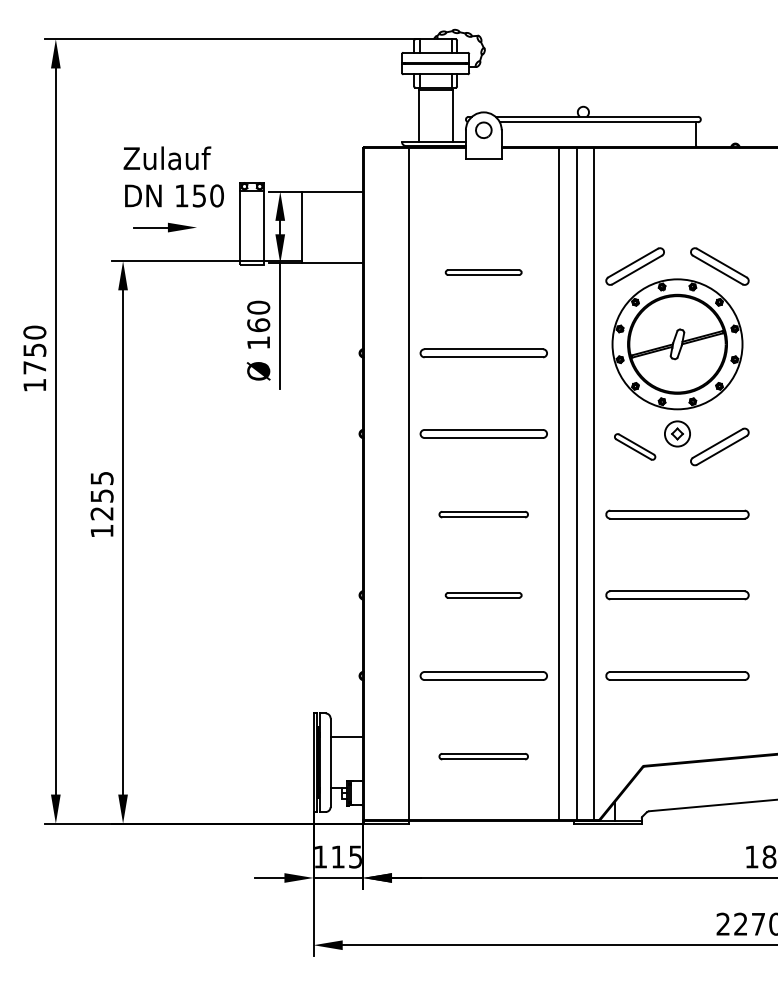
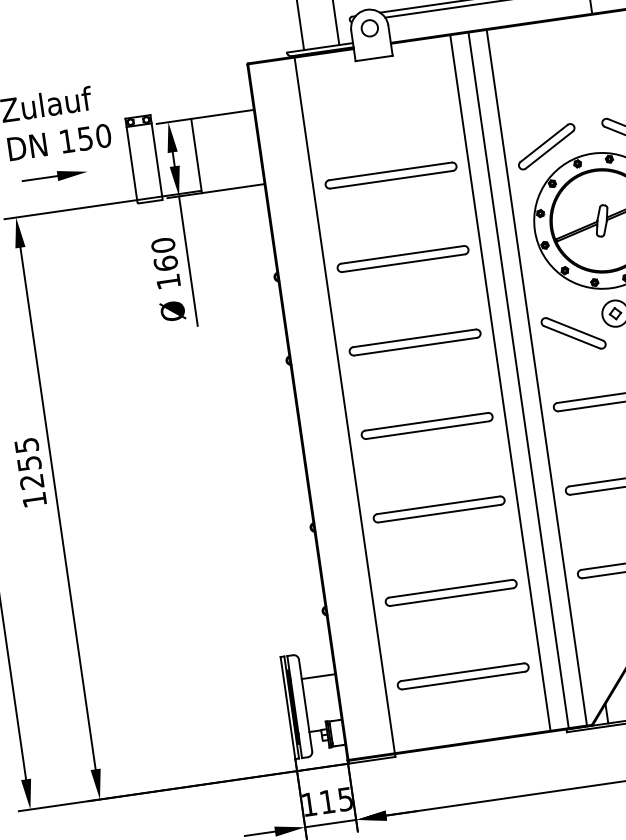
part: (483, 272) -> (390, 175), size x1.67
part: (634, 446) -> (572, 333), size x1.43
part: (483, 514) -> (426, 425), size x1.43
part: (483, 595) -> (438, 509), size x1.67
part: (483, 756) -> (462, 676), size x1.43

